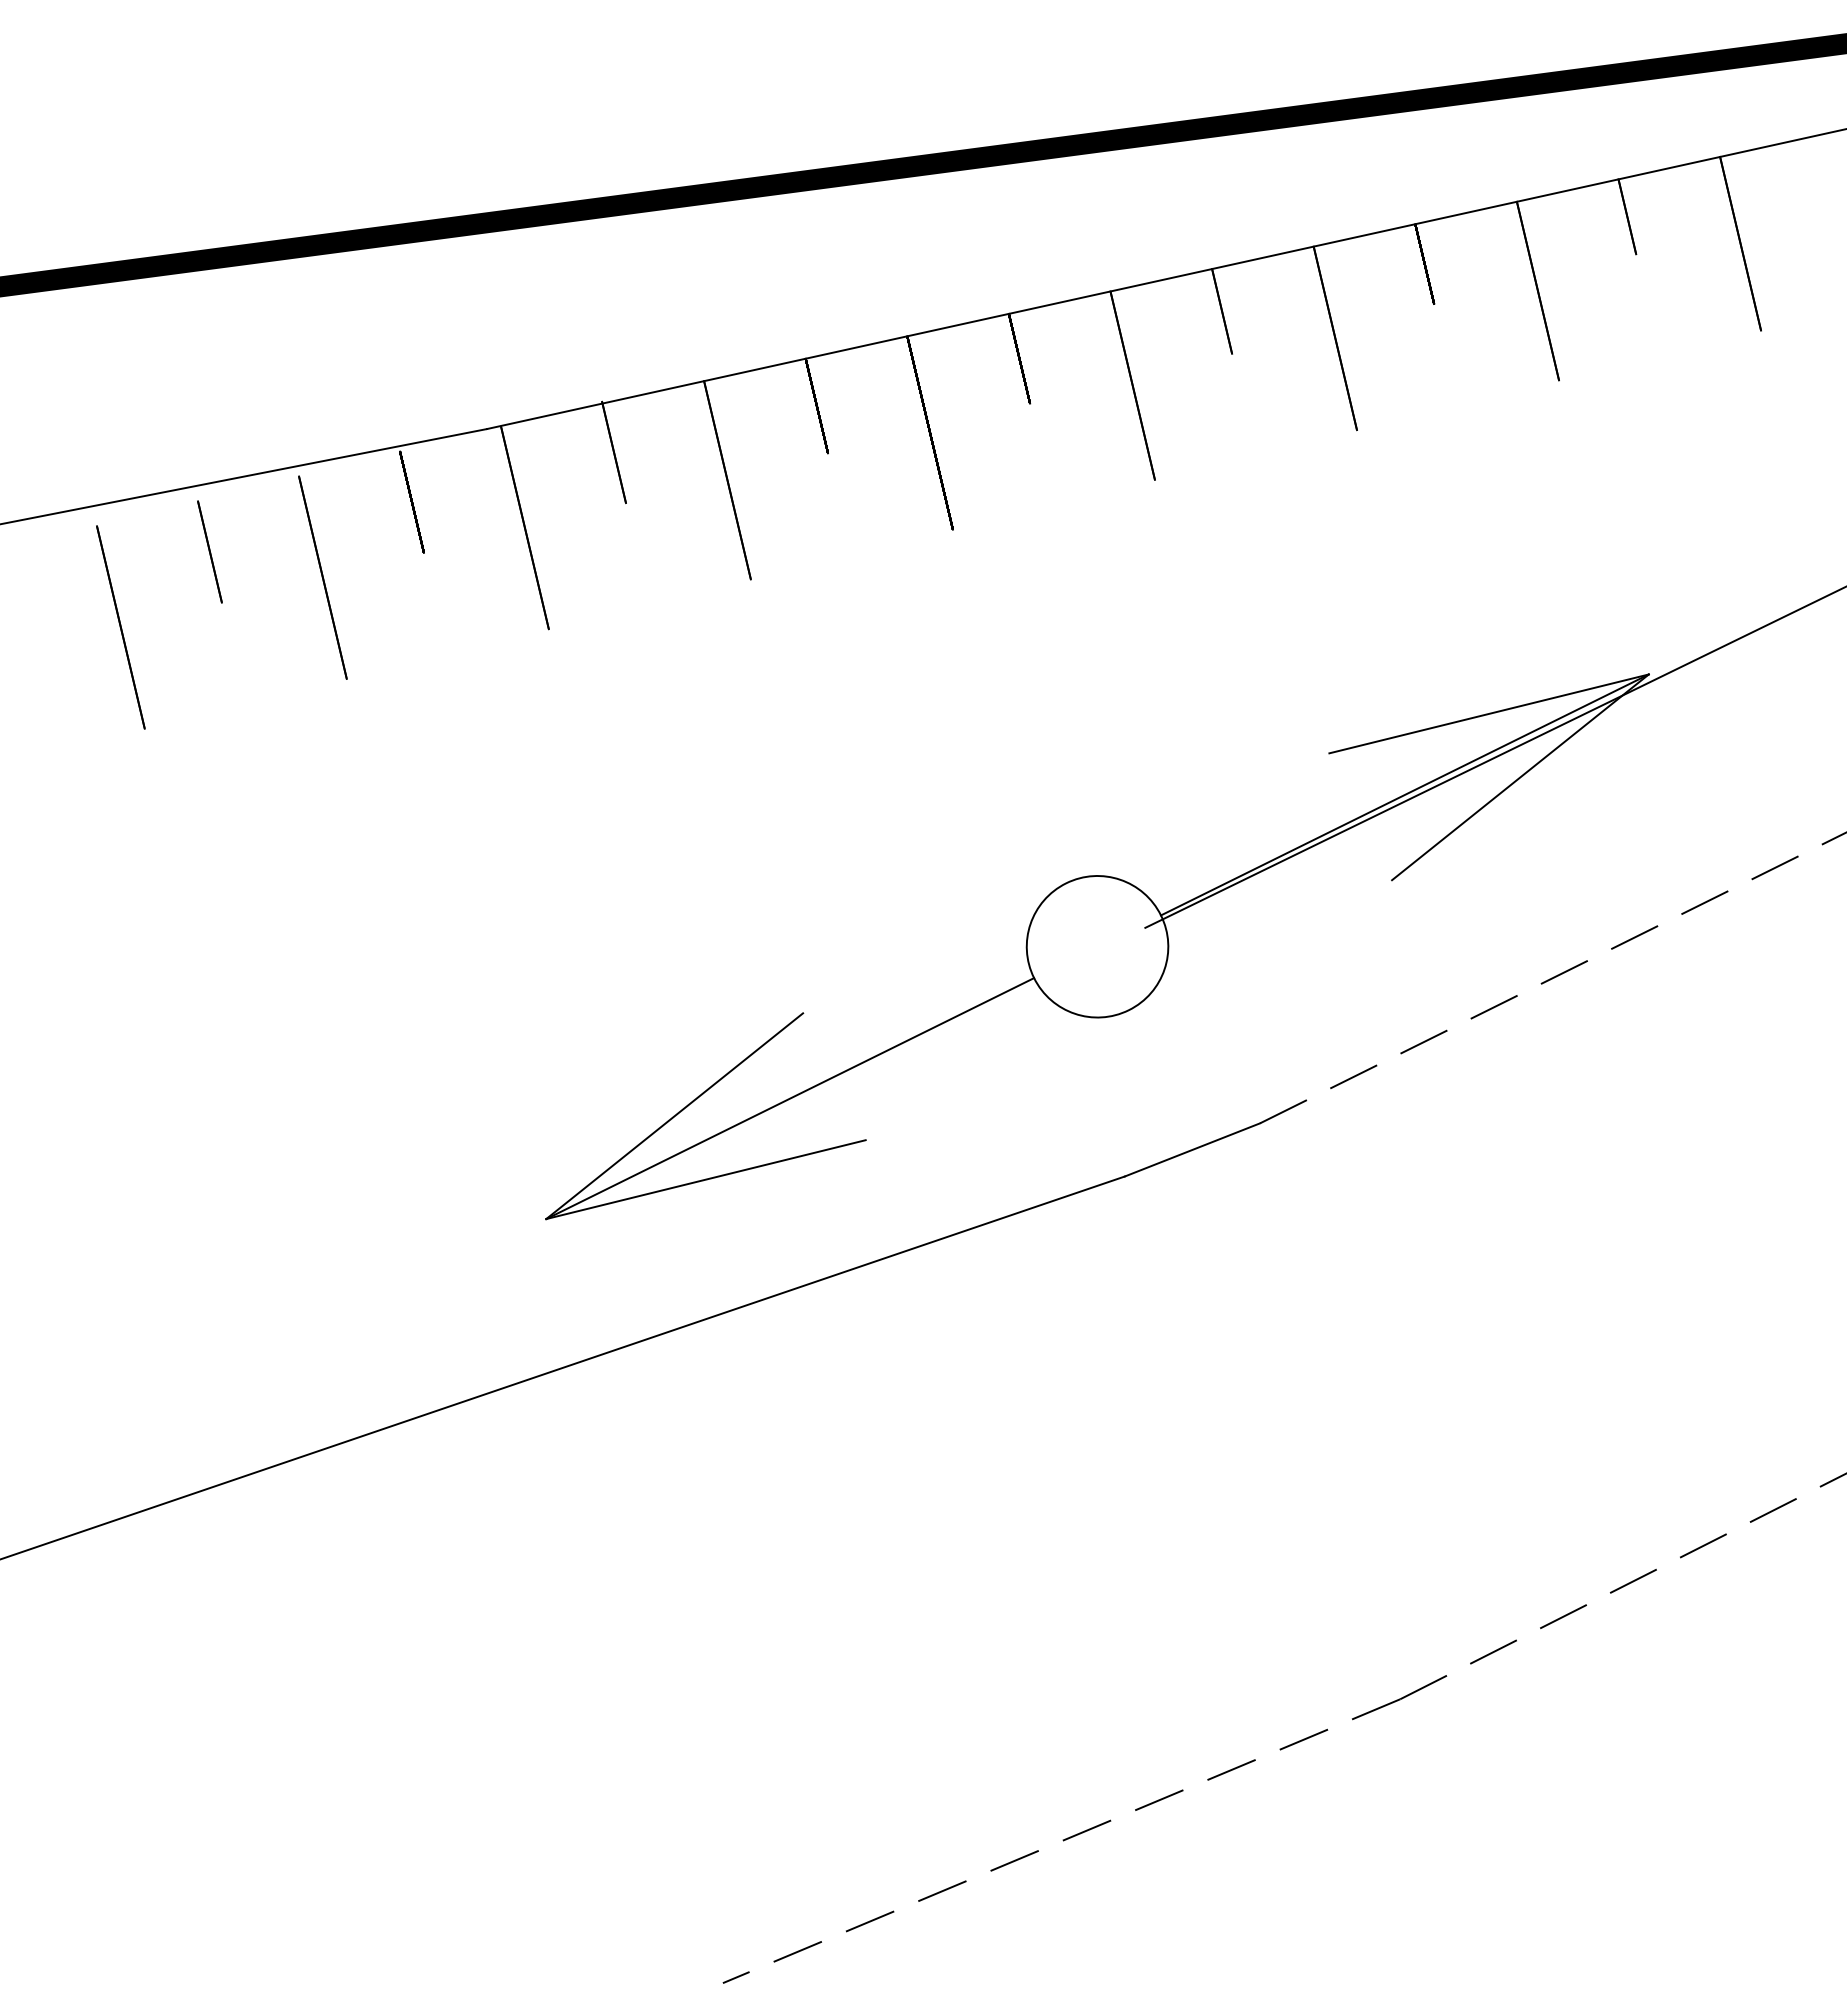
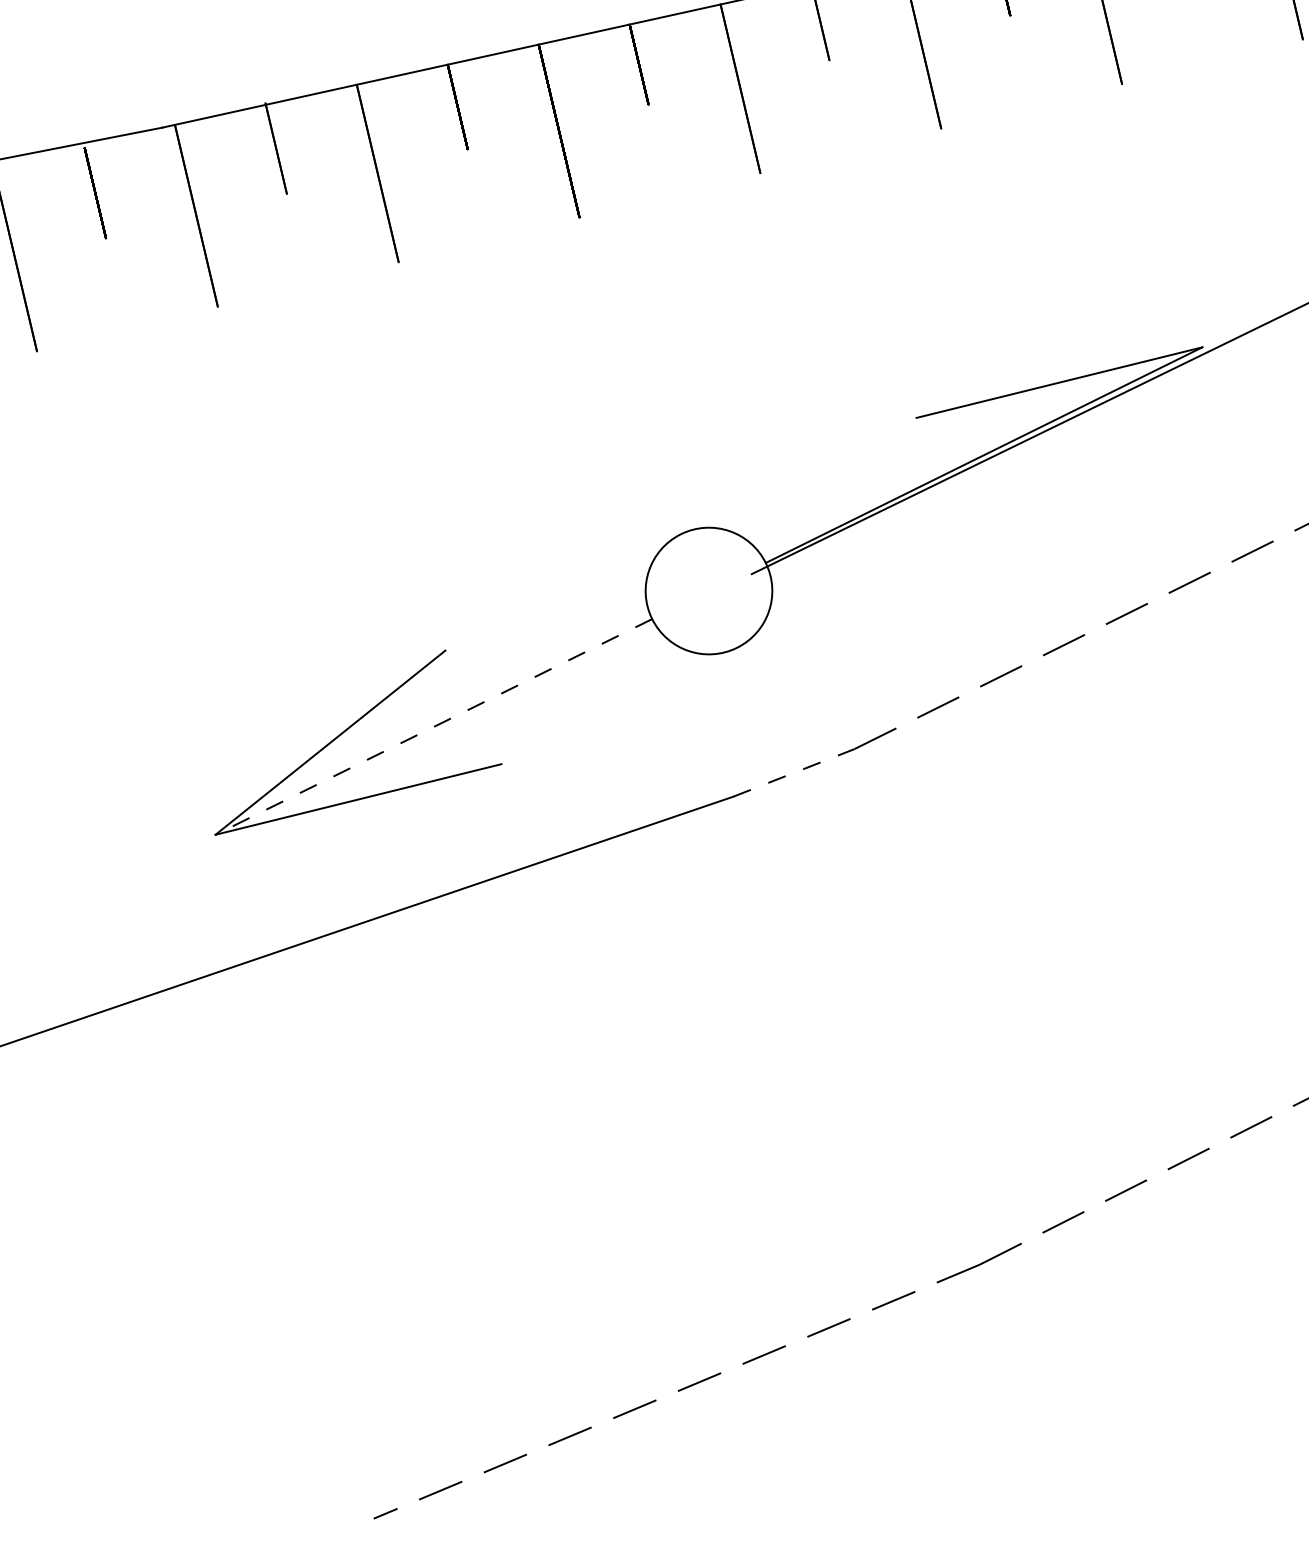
line: (1520, 777) -> (1087, 439), removed
line: (789, 1098) -> (433, 726), solid -> dashed
line: (1192, 1149) -> (793, 772), solid -> dashed

